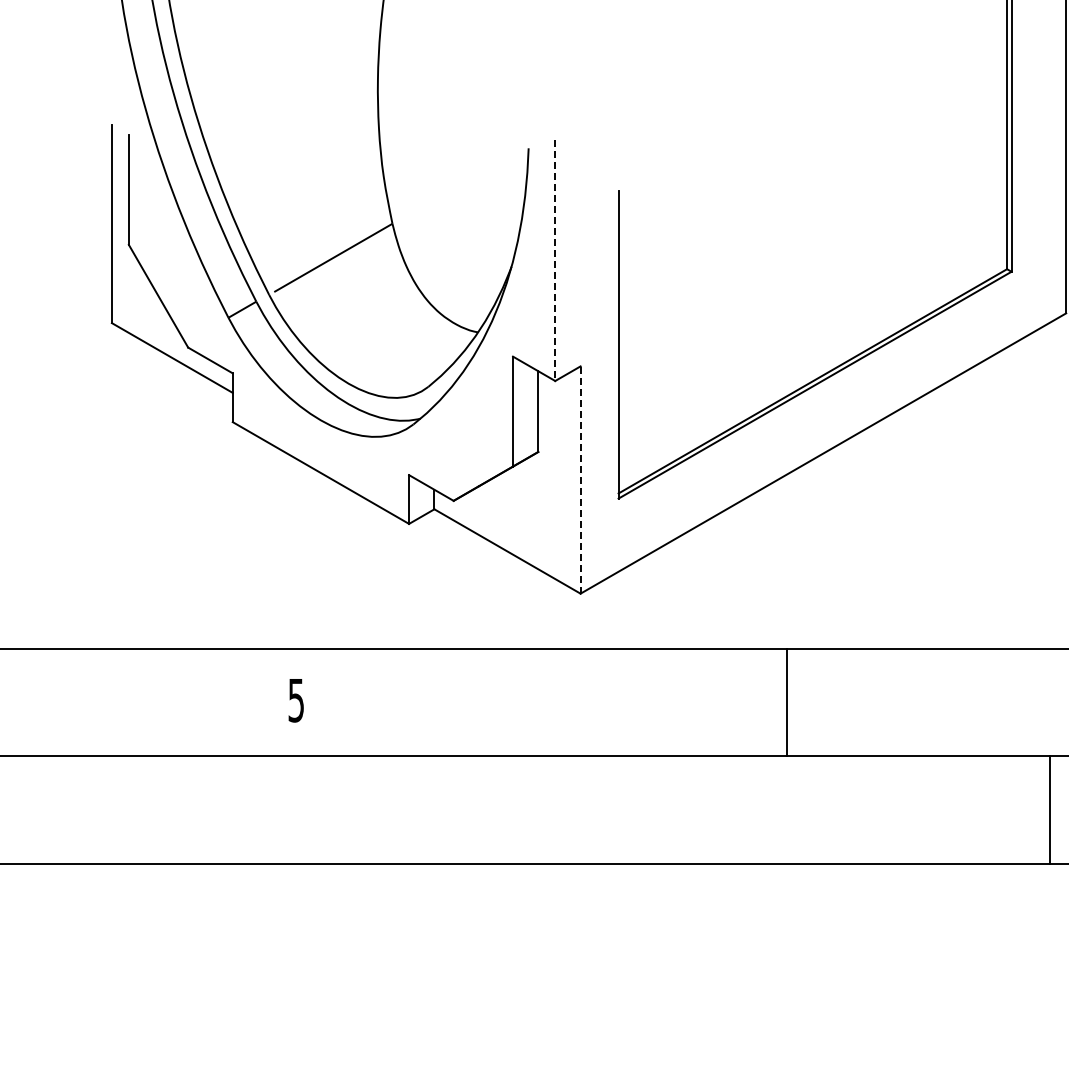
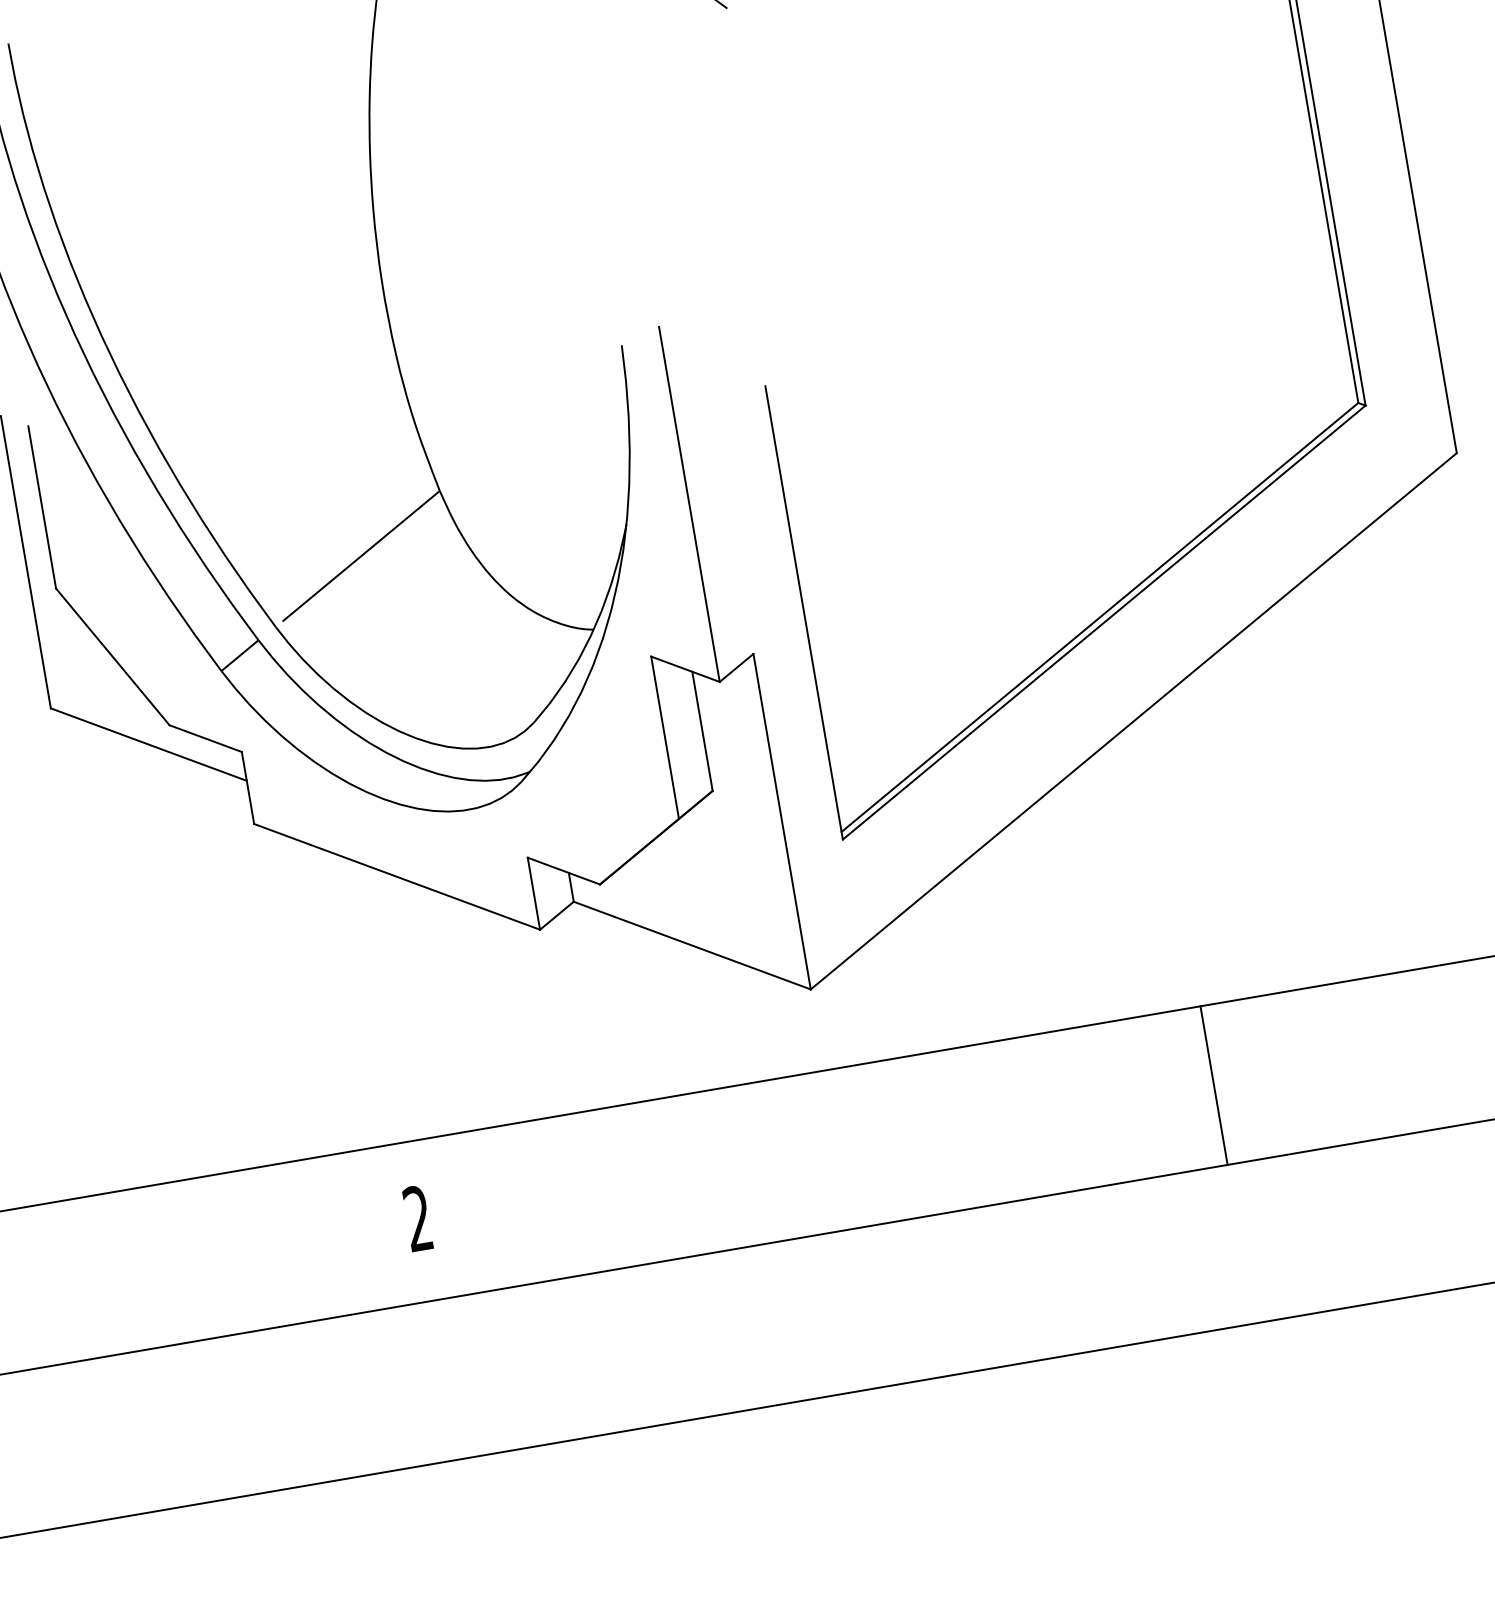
line: (555, 261) -> (689, 505), dashed -> solid
line: (580, 480) -> (782, 822), dashed -> solid
text: (295, 700) -> (416, 1218), 5 -> 2
line: (787, 702) -> (1214, 1085), moved

